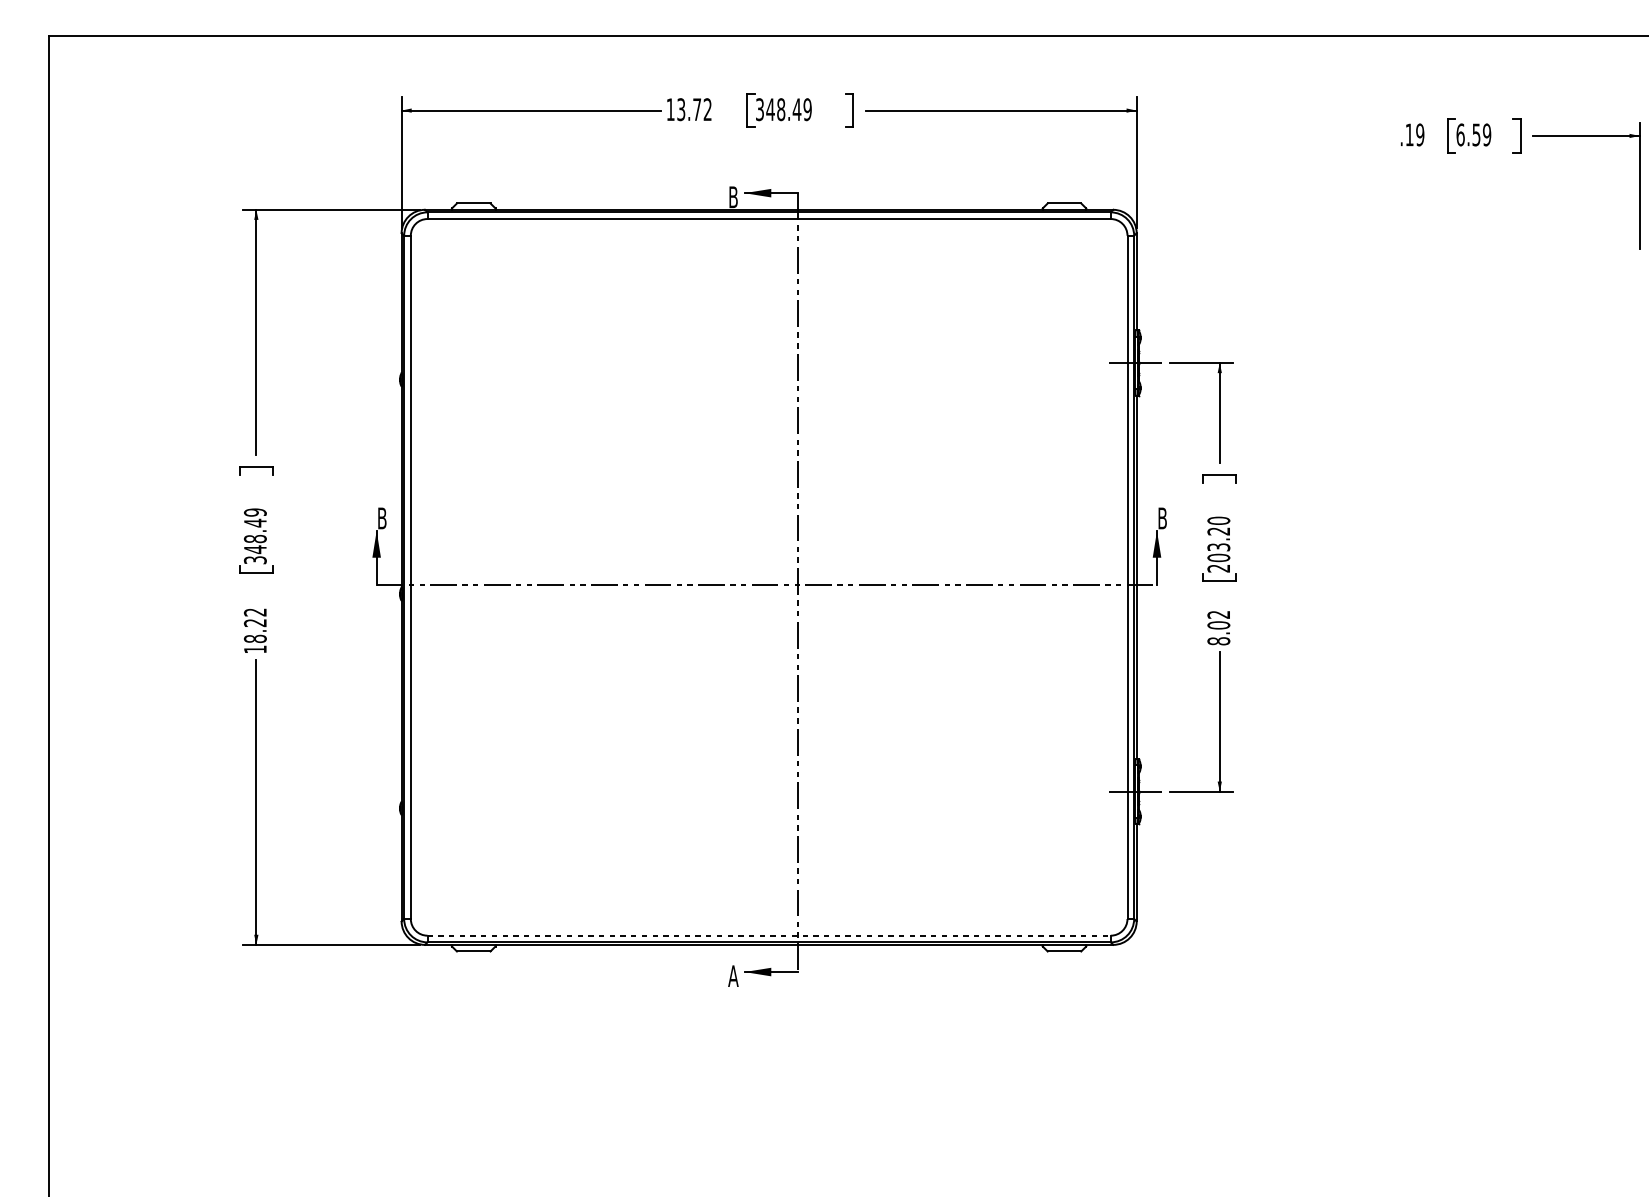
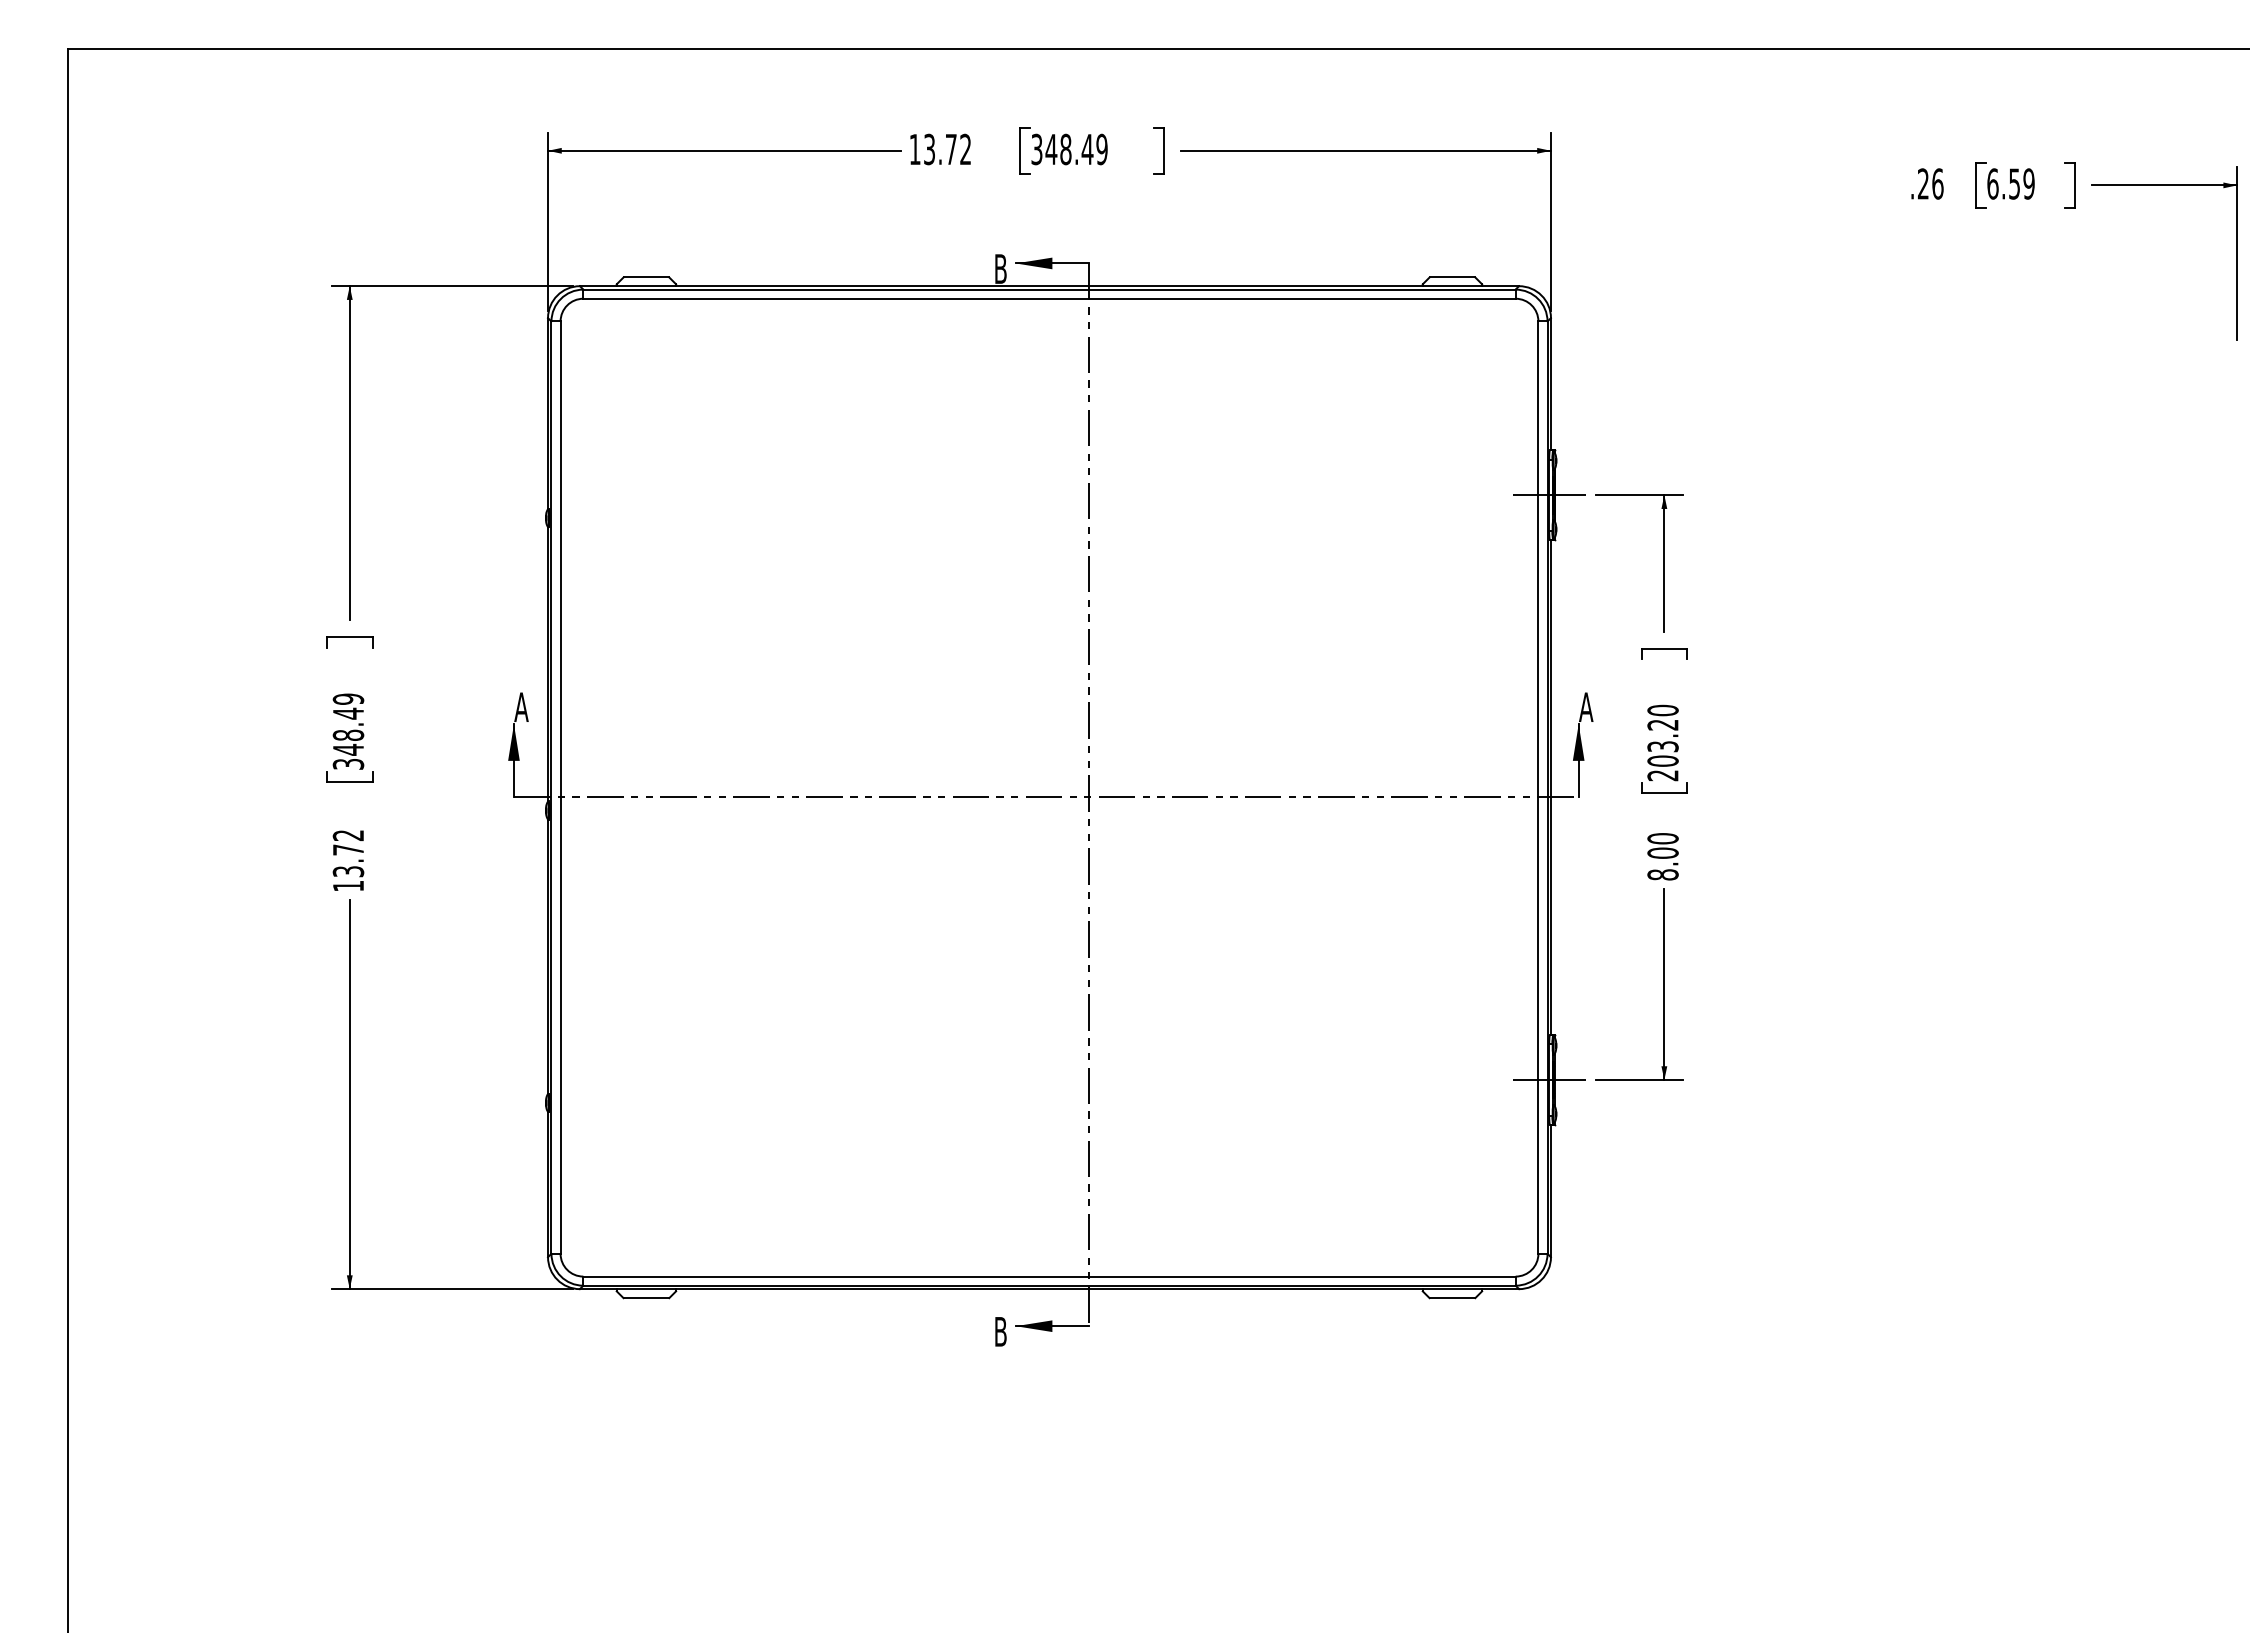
text: (1414, 134) -> (1930, 183), .19 -> .26
text: (382, 517) -> (521, 706), B -> A
text: (1162, 517) -> (1586, 706), B -> A
text: (1218, 614) -> (1662, 838), 8.02 -> 8.00
text: (255, 630) -> (348, 860), 18.22 -> 13.72
line: (769, 935) -> (1050, 1276), dashed -> solid
text: (733, 975) -> (1000, 1331), A -> B

